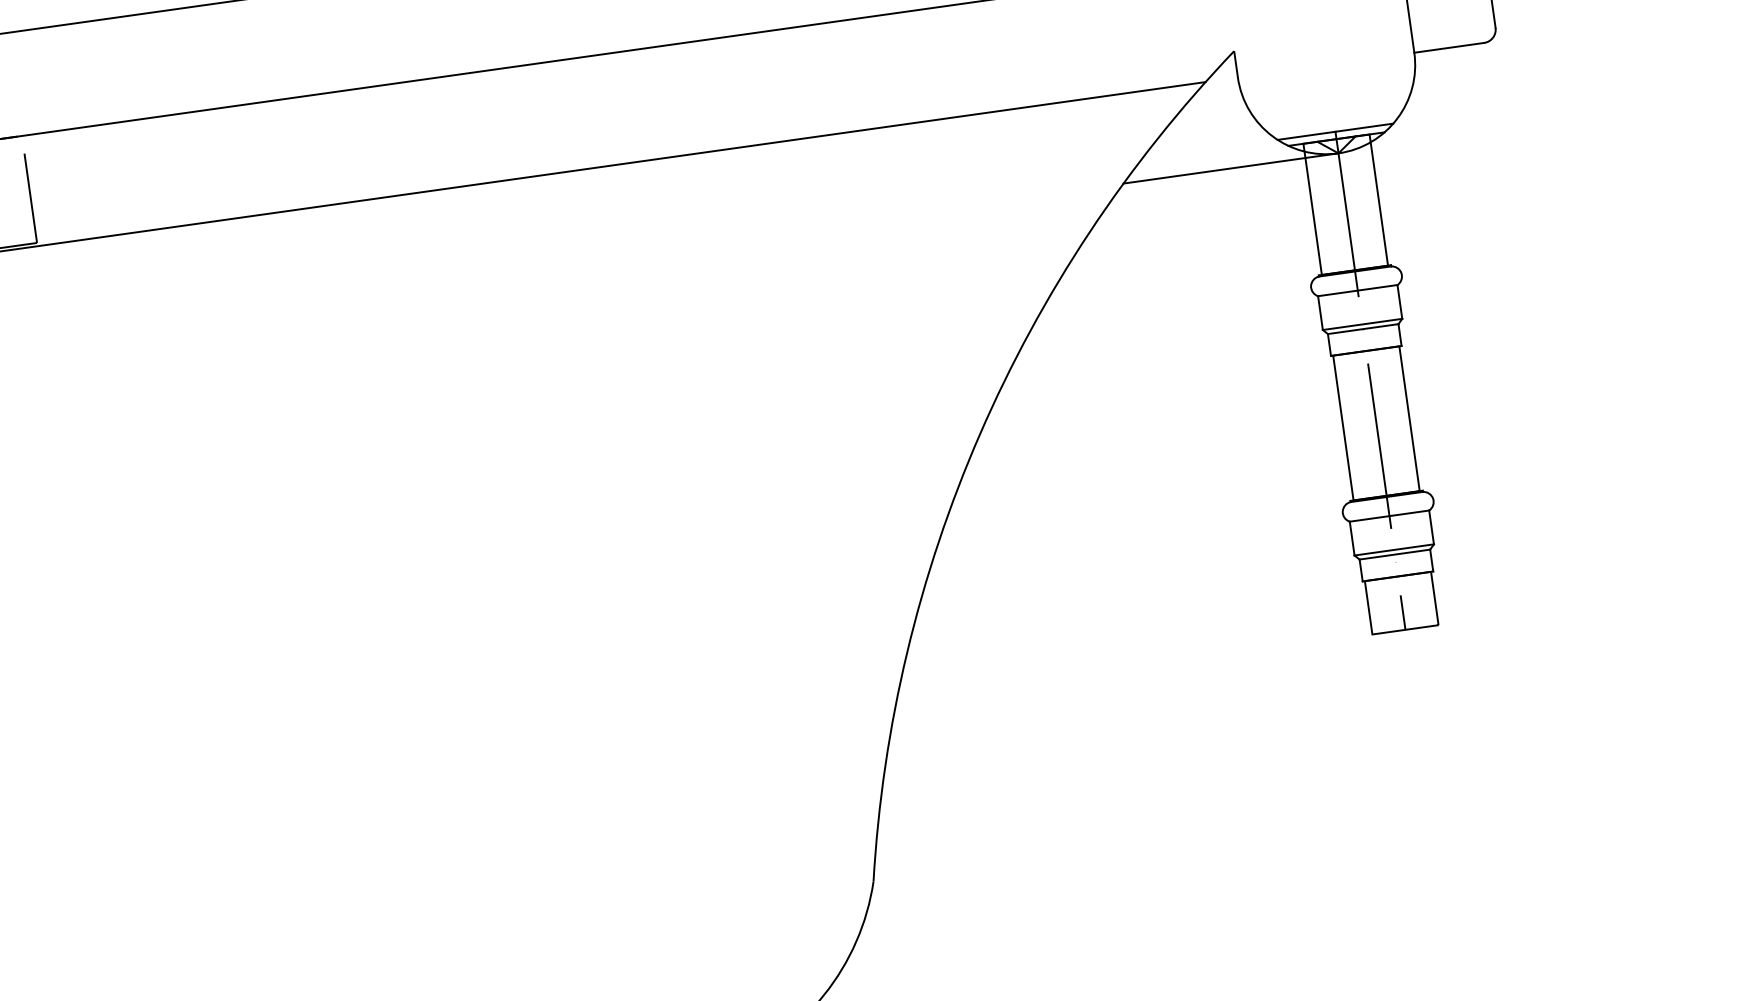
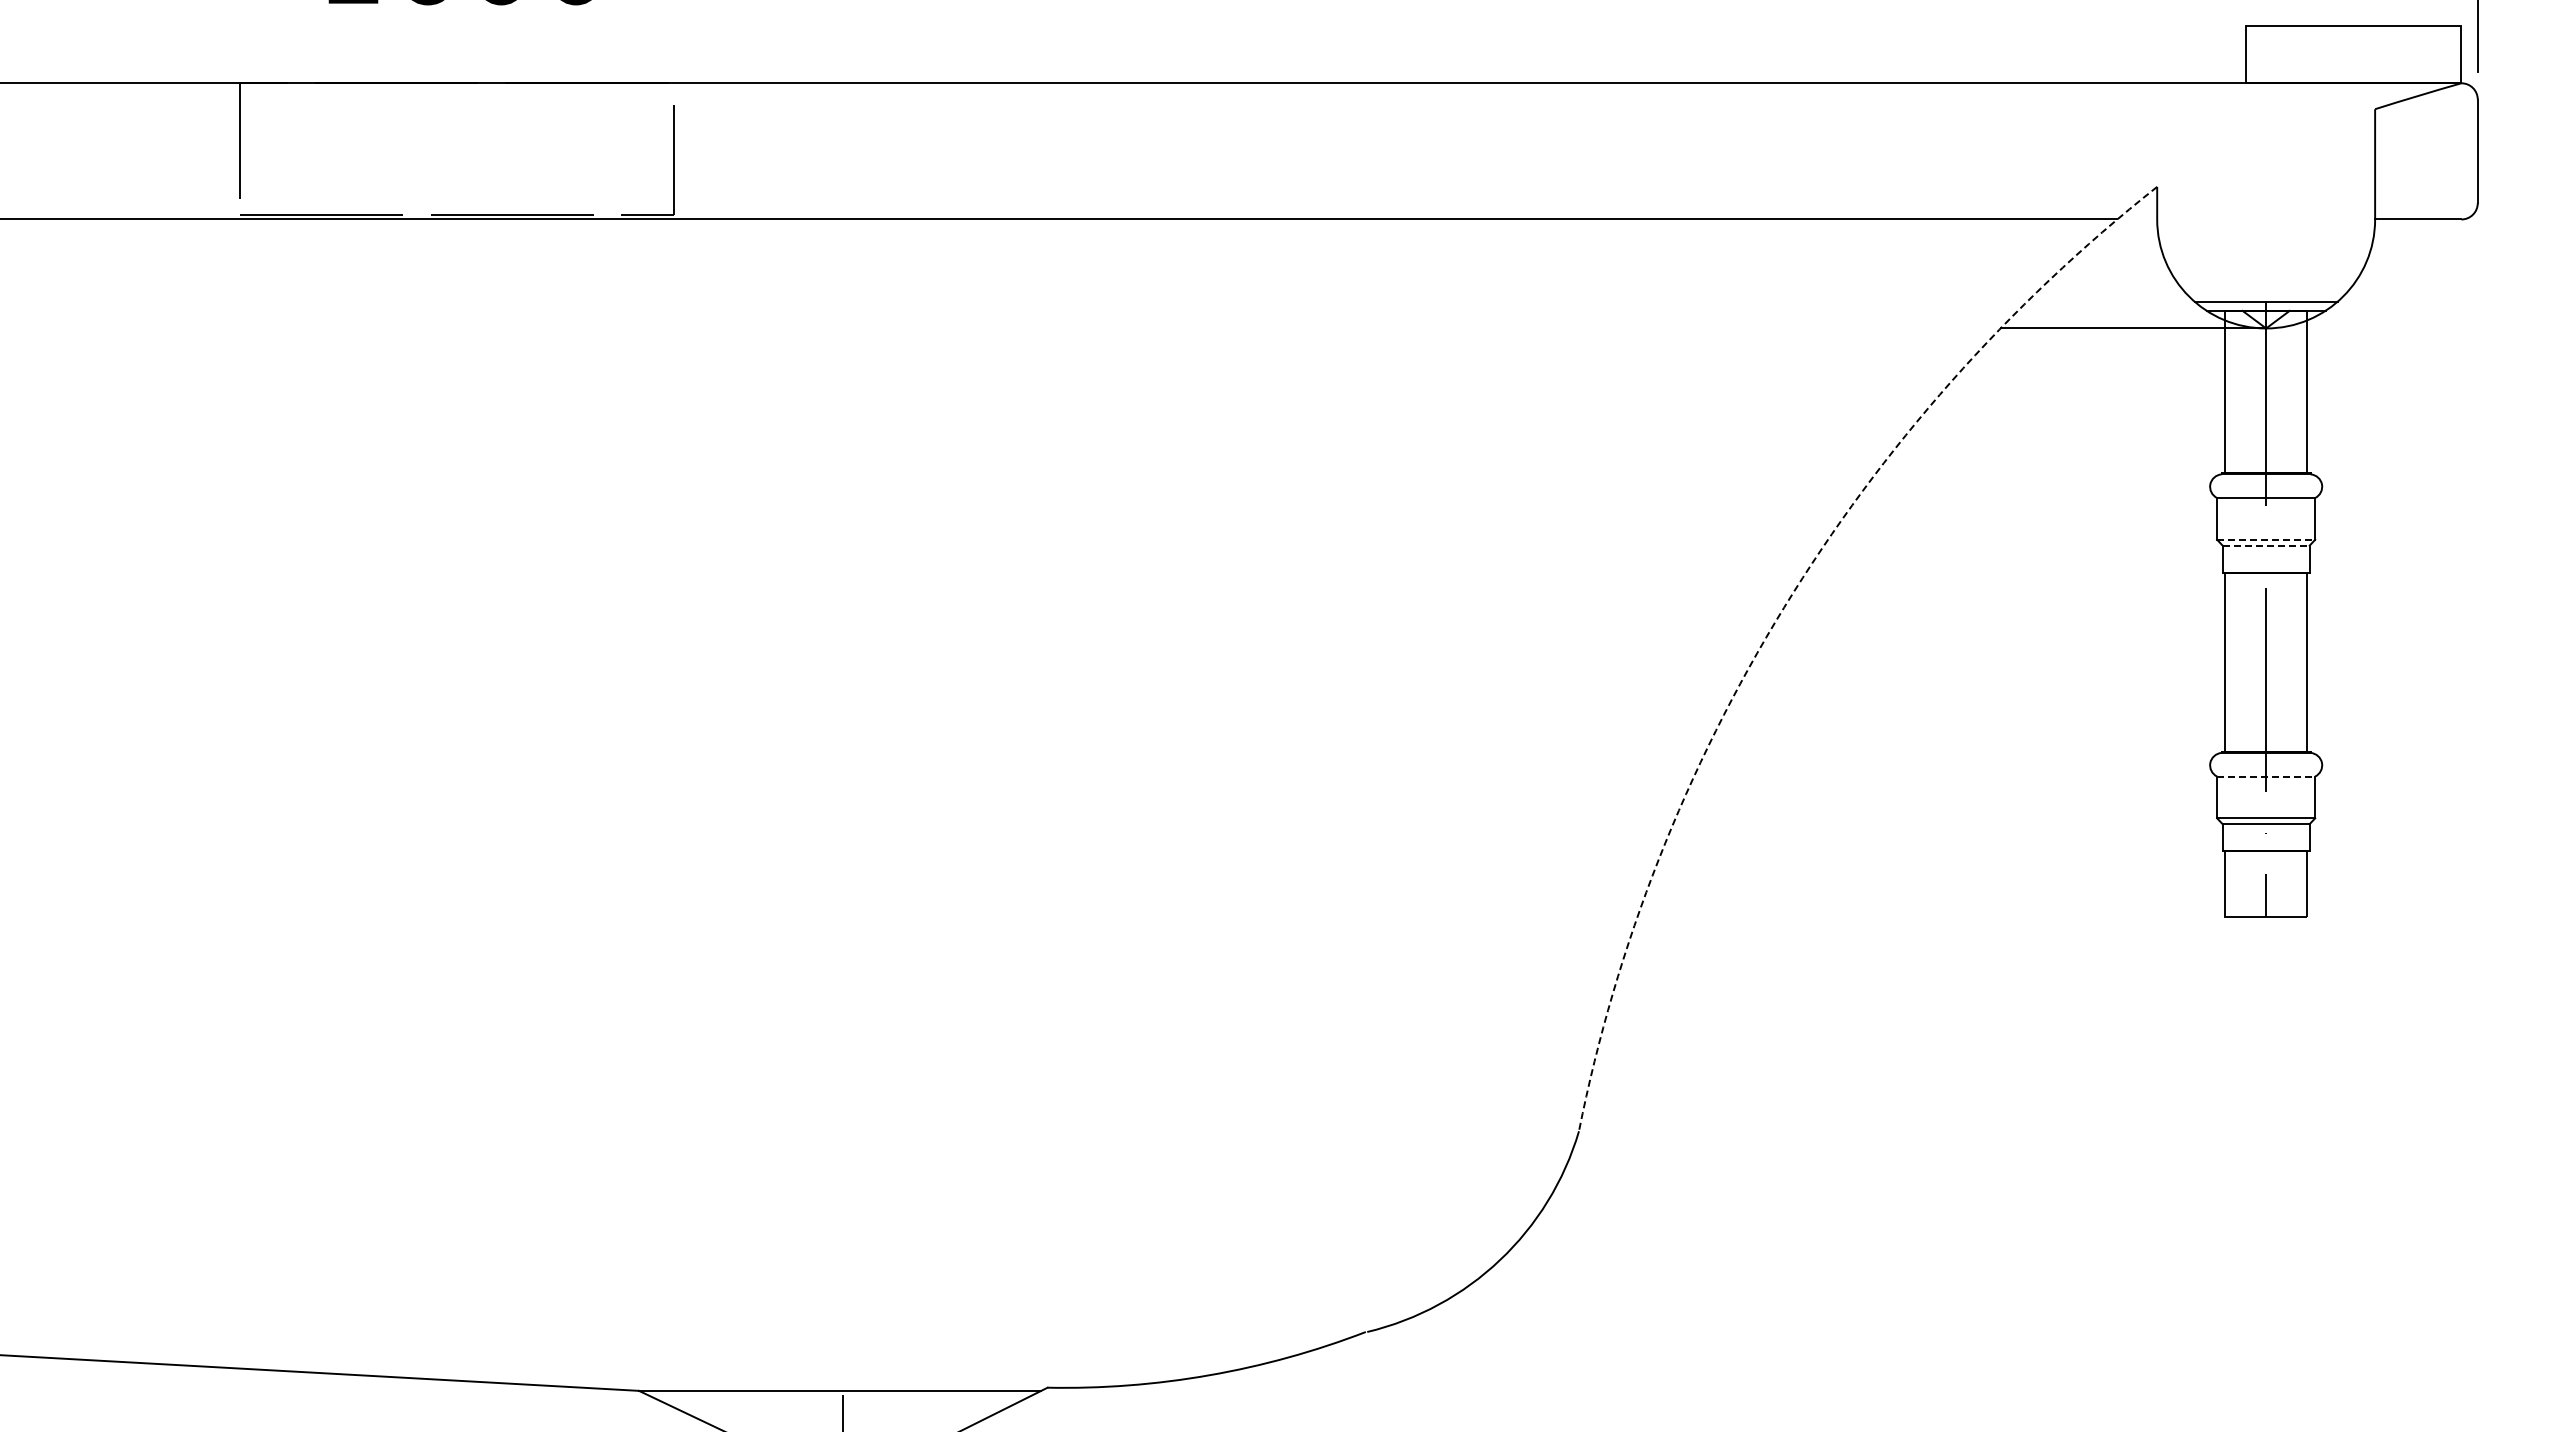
line: (1362, 324) -> (2266, 539), solid -> dashed
line: (1363, 329) -> (2266, 545), solid -> dashed
arc: (980, 434) -> (1784, 607), solid -> dashed
line: (1389, 516) -> (2266, 776), solid -> dashed

